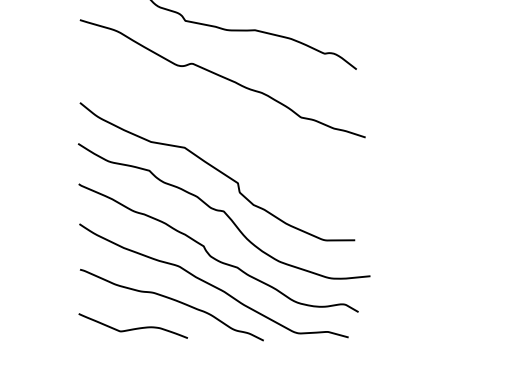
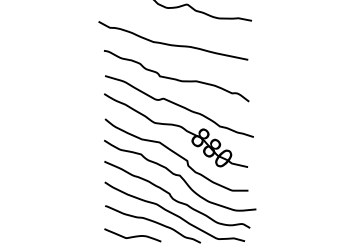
part: (217, 124) -> (176, 130), added

